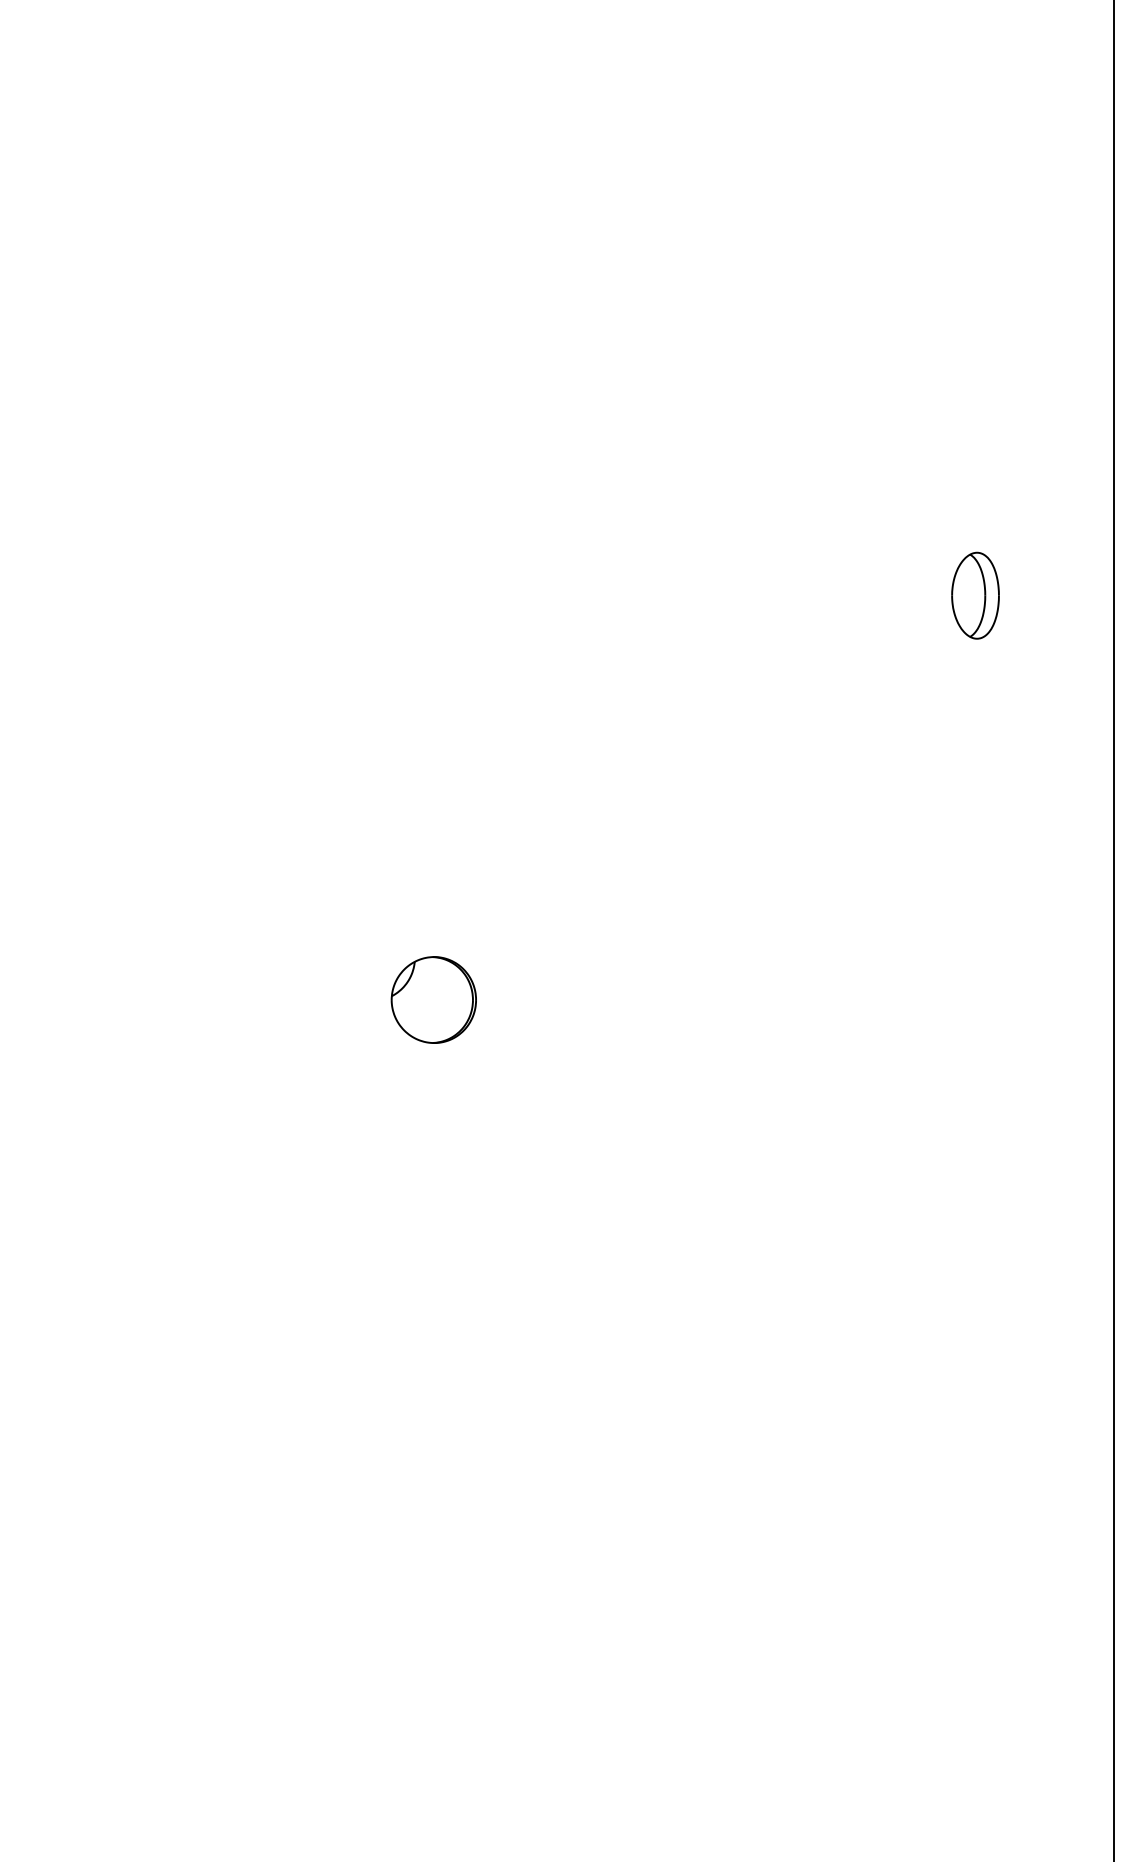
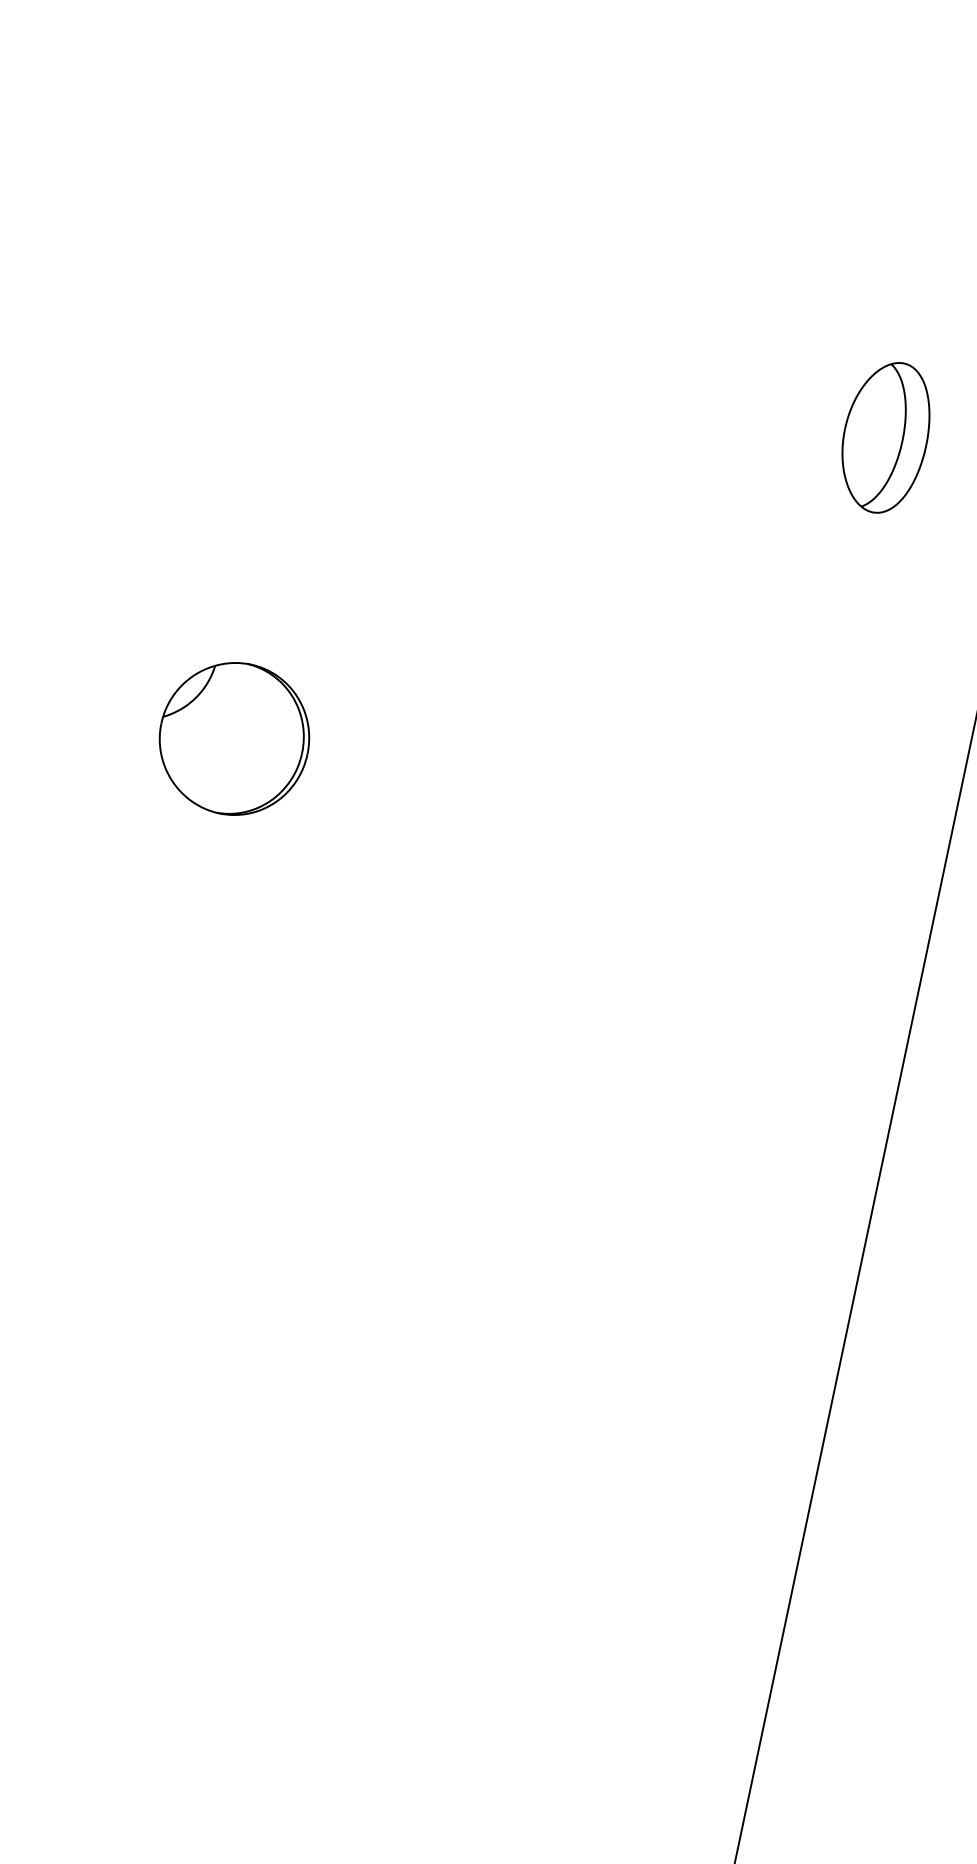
part: (975, 595) -> (885, 437), size x1.67
part: (433, 999) -> (234, 738), size x1.67

